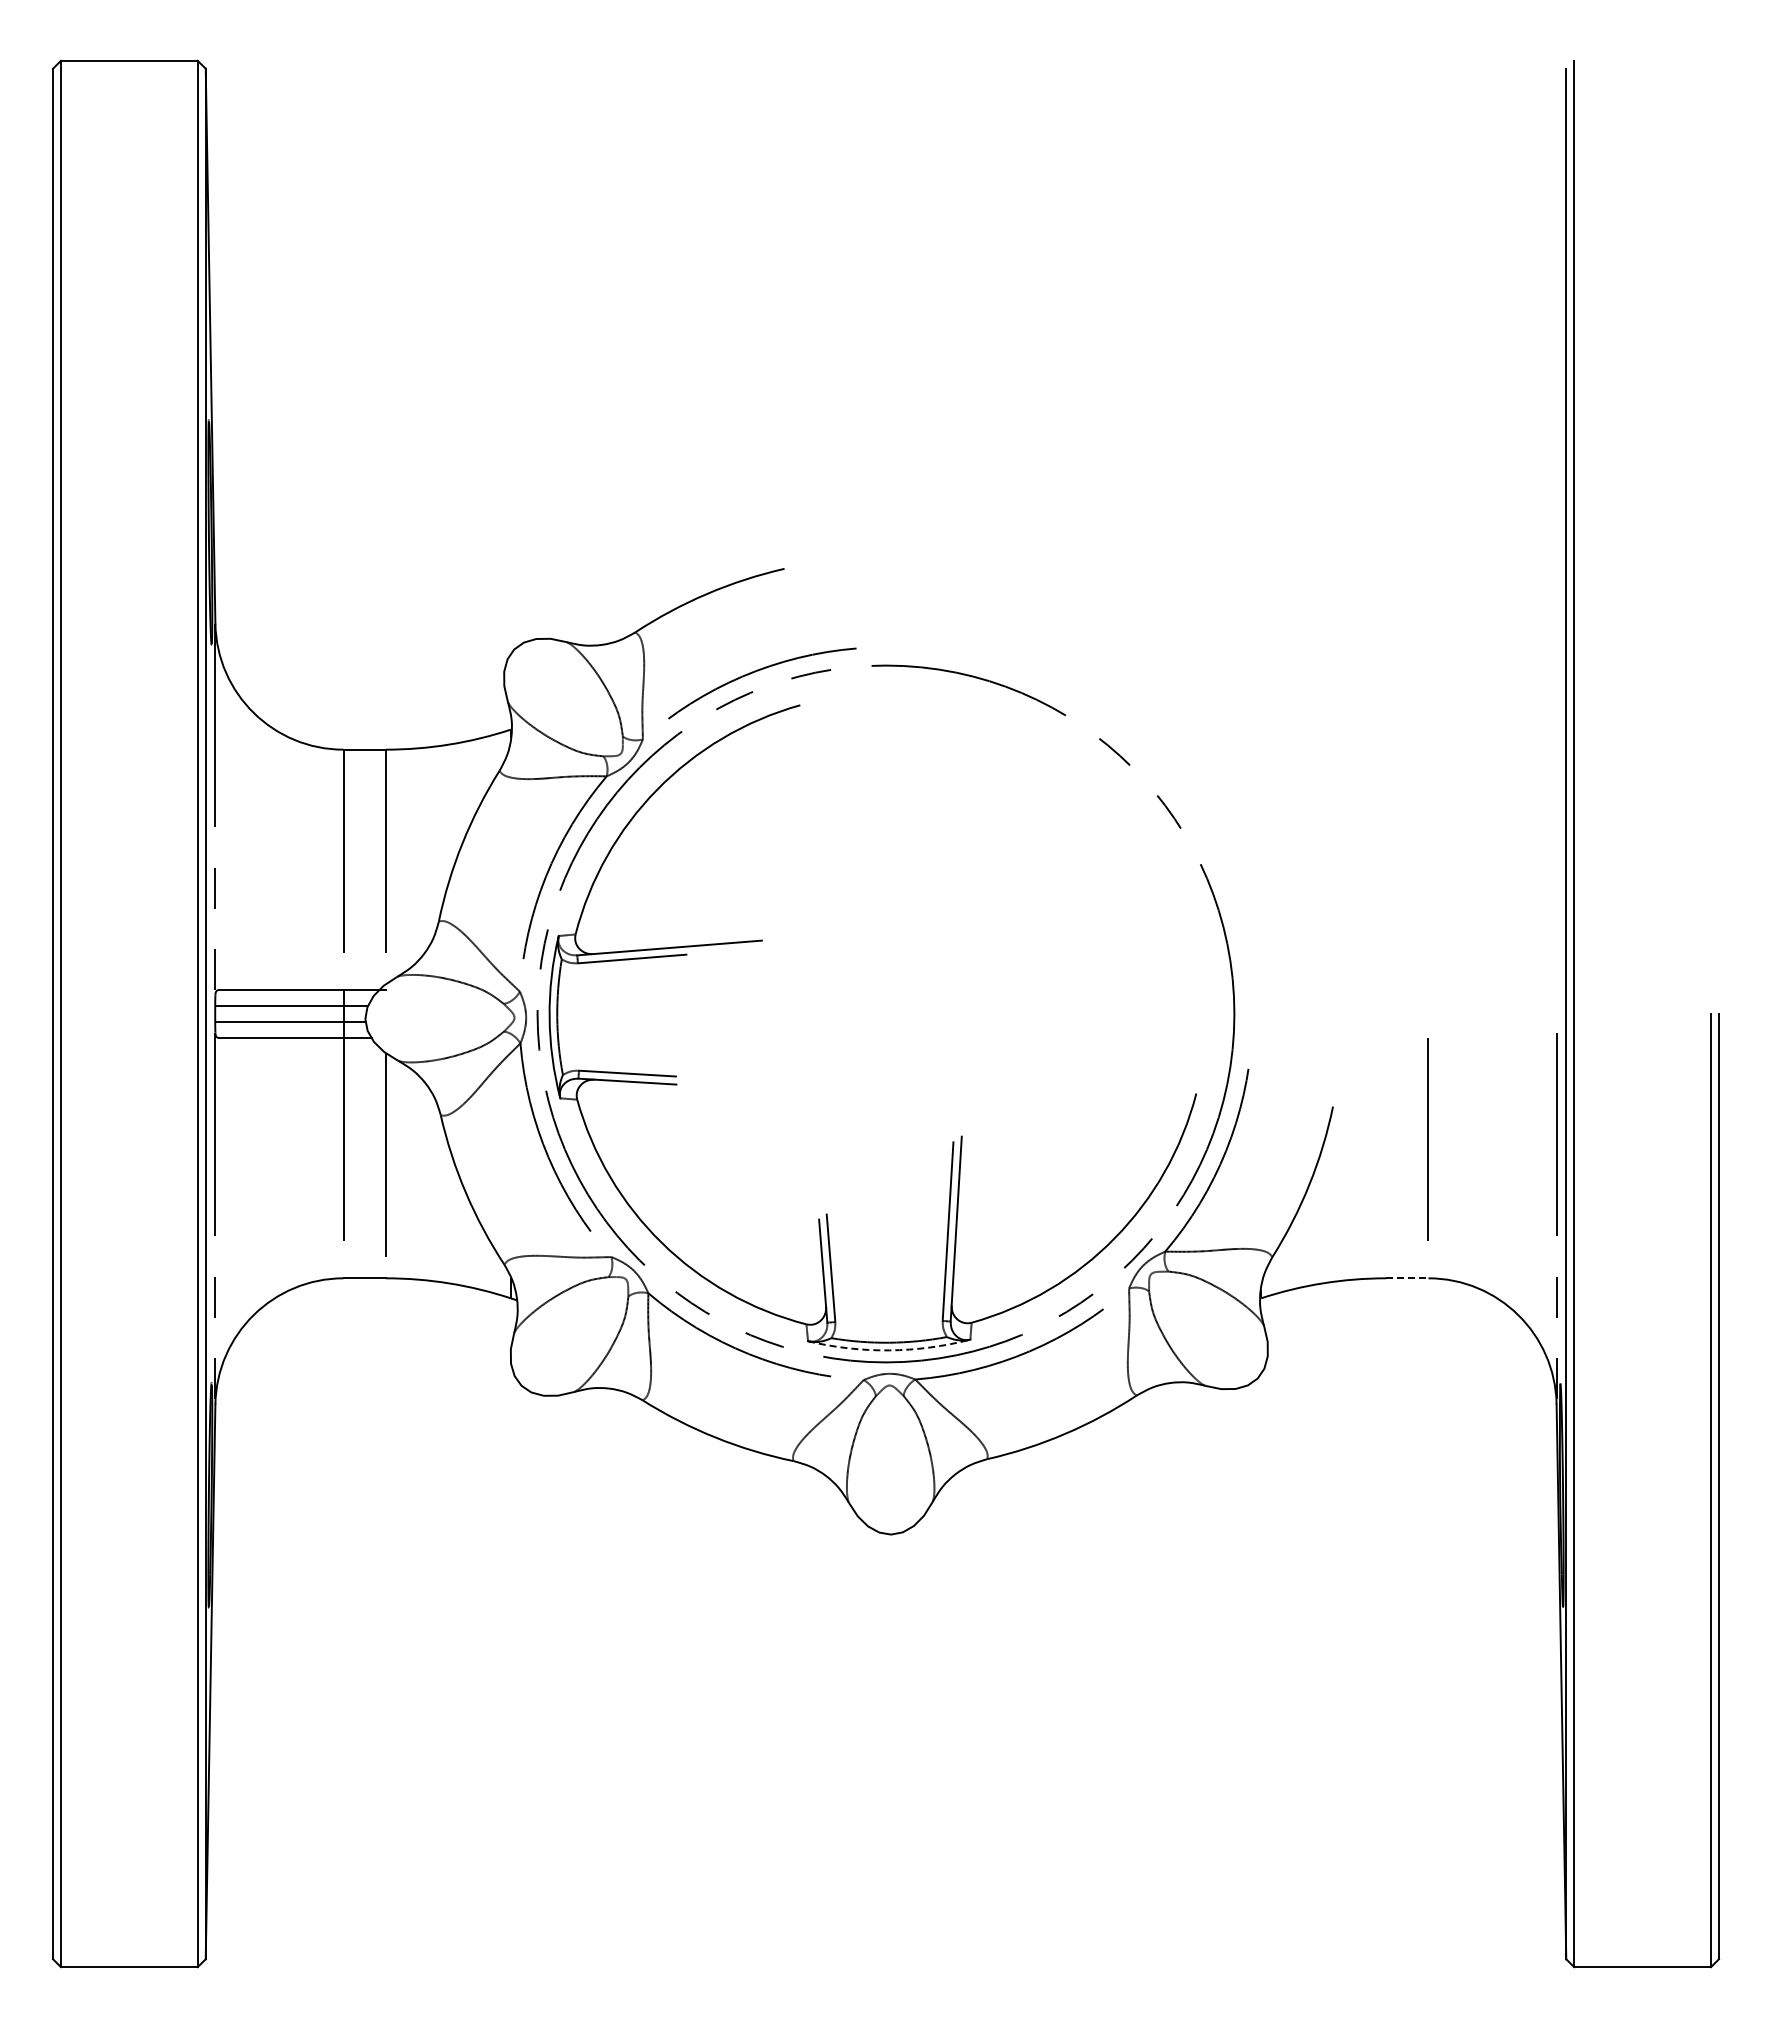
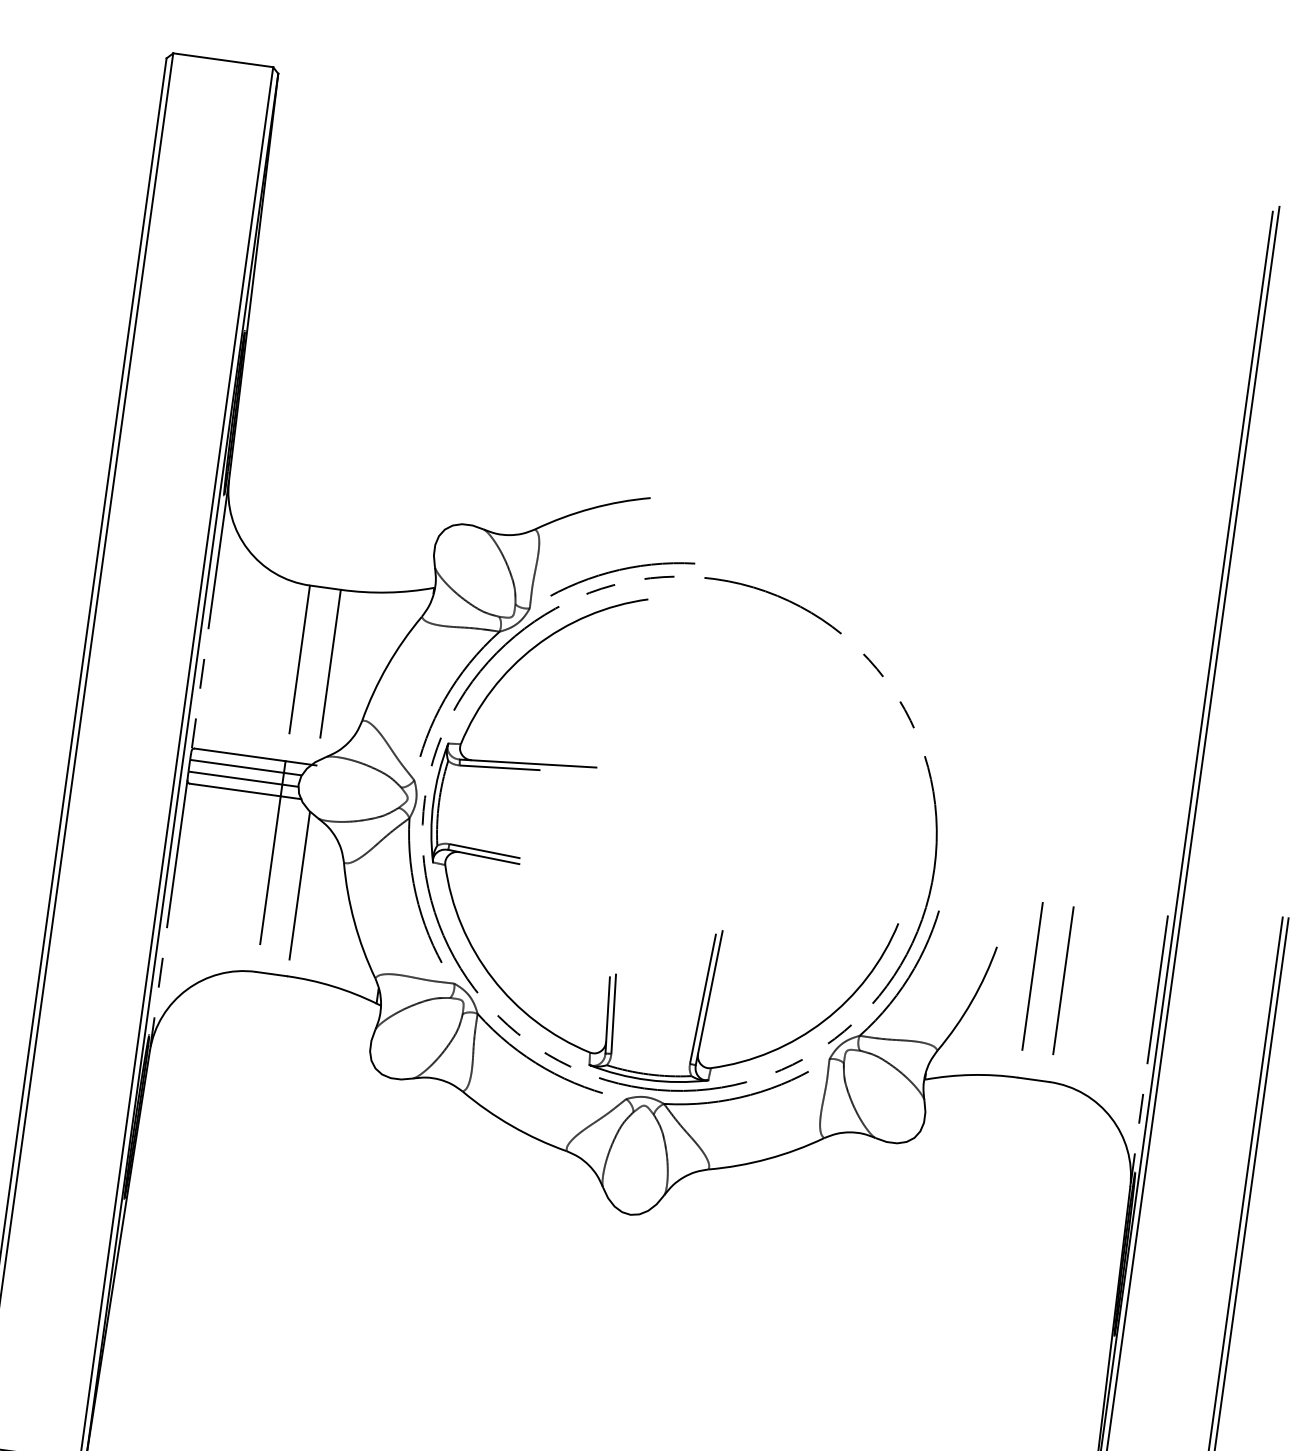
line: (1385, 1139) -> (1032, 976), added
line: (1407, 1278) -> (1034, 1080), dashed -> solid
arc: (889, 1350) -> (648, 1080), dashed -> solid

